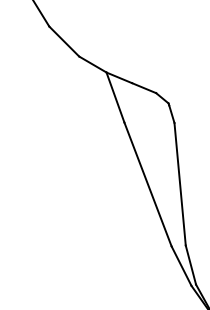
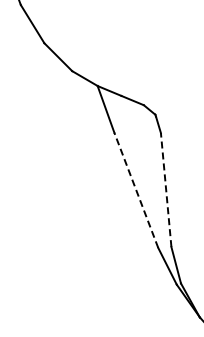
line: (180, 183) -> (166, 189), solid -> dashed
line: (148, 184) -> (136, 190), solid -> dashed

